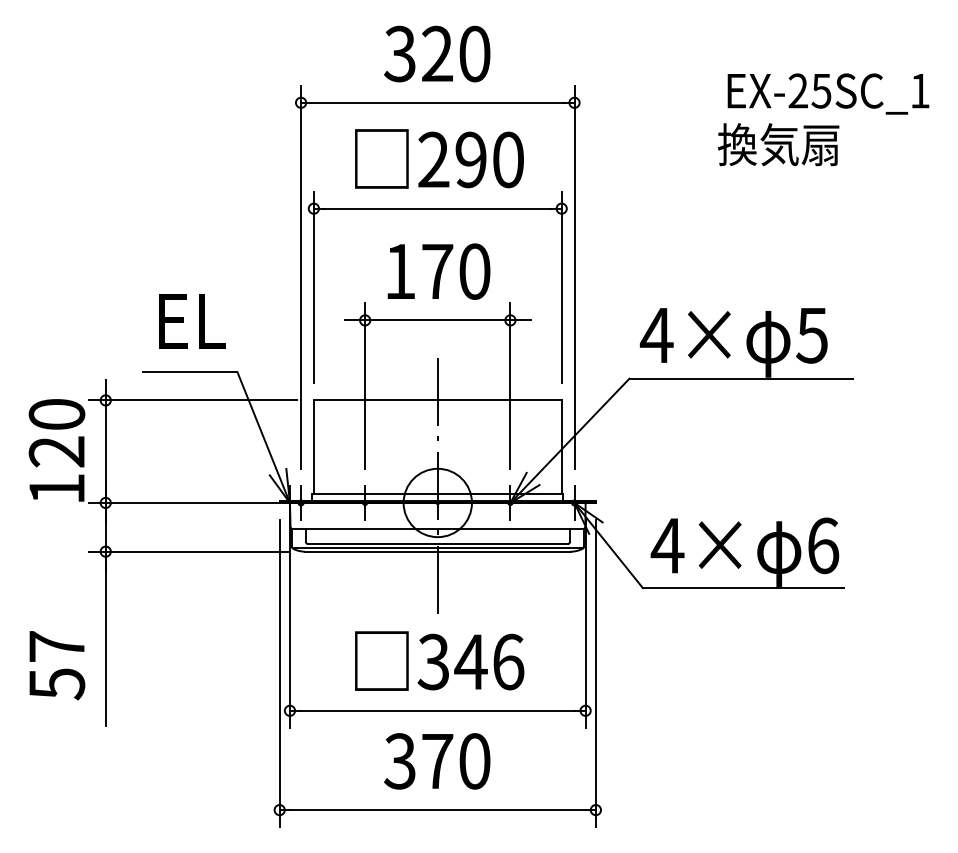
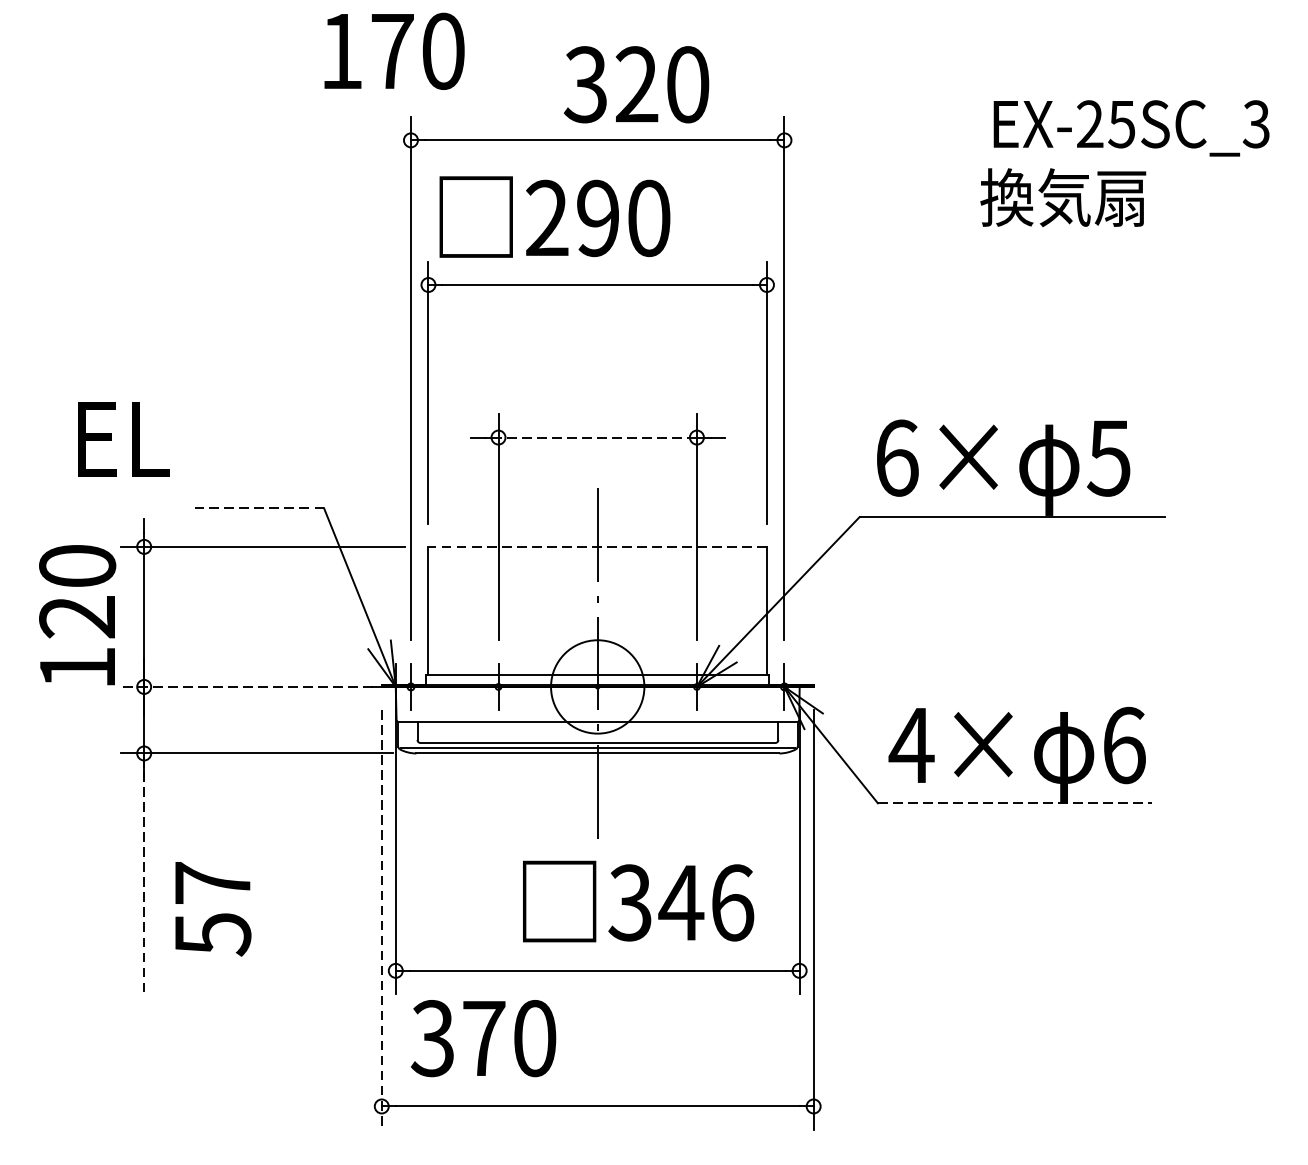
text: (437, 53) -> (636, 83), moved
text: (919, 90) -> (1255, 123), EX-25SC_1 -> EX-25SC_3
text: (439, 158) -> (554, 216), moved
text: (438, 271) -> (393, 51), moved
line: (437, 320) -> (597, 437), solid -> dashed
text: (192, 321) -> (123, 439), moved
text: (656, 335) -> (896, 458), 4× -> 6×
line: (189, 372) -> (258, 508), solid -> dashed
line: (437, 400) -> (597, 546), solid -> dashed
line: (180, 502) -> (246, 686), solid -> dashed
line: (743, 588) -> (1015, 803), solid -> dashed
line: (105, 638) -> (143, 872), solid -> dashed
text: (439, 660) -> (638, 900), moved
text: (57, 665) -> (213, 908), moved
line: (279, 673) -> (381, 919), solid -> dashed
text: (437, 761) -> (483, 1038), moved

